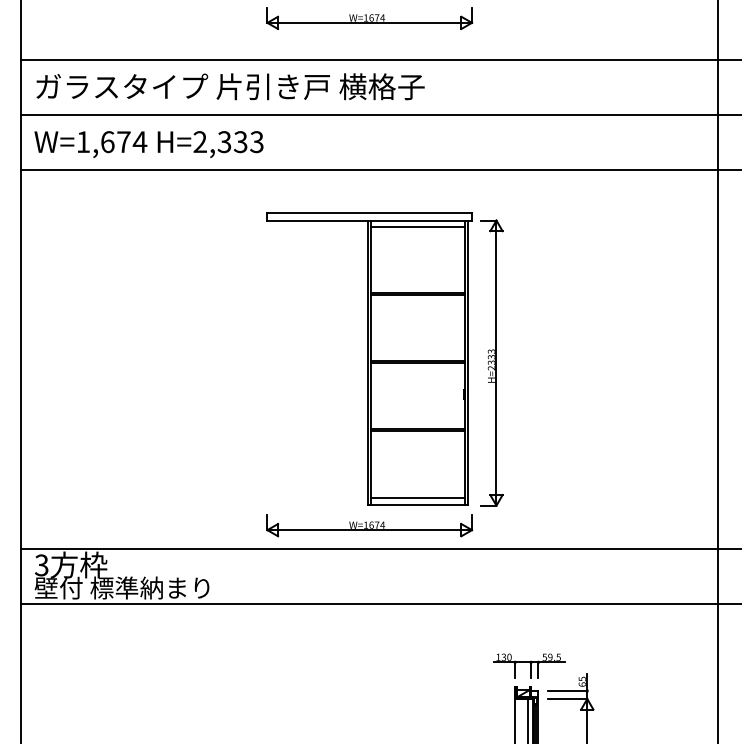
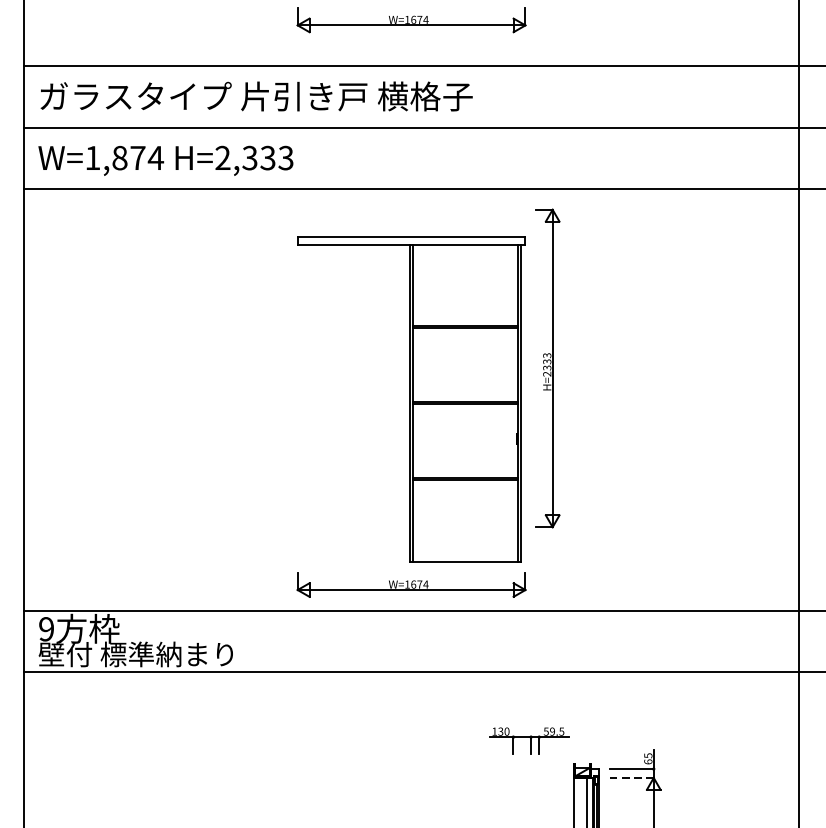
text: (107, 142) -> (119, 158), W=1,674 -> W=1,874
line: (417, 226) -> (464, 252), removed
part: (491, 362) -> (547, 367), moved
line: (417, 497) -> (464, 553), removed
text: (41, 565) -> (46, 629), 3 -> 9
part: (529, 665) -> (529, 740), moved
line: (567, 698) -> (631, 777), solid -> dashed

